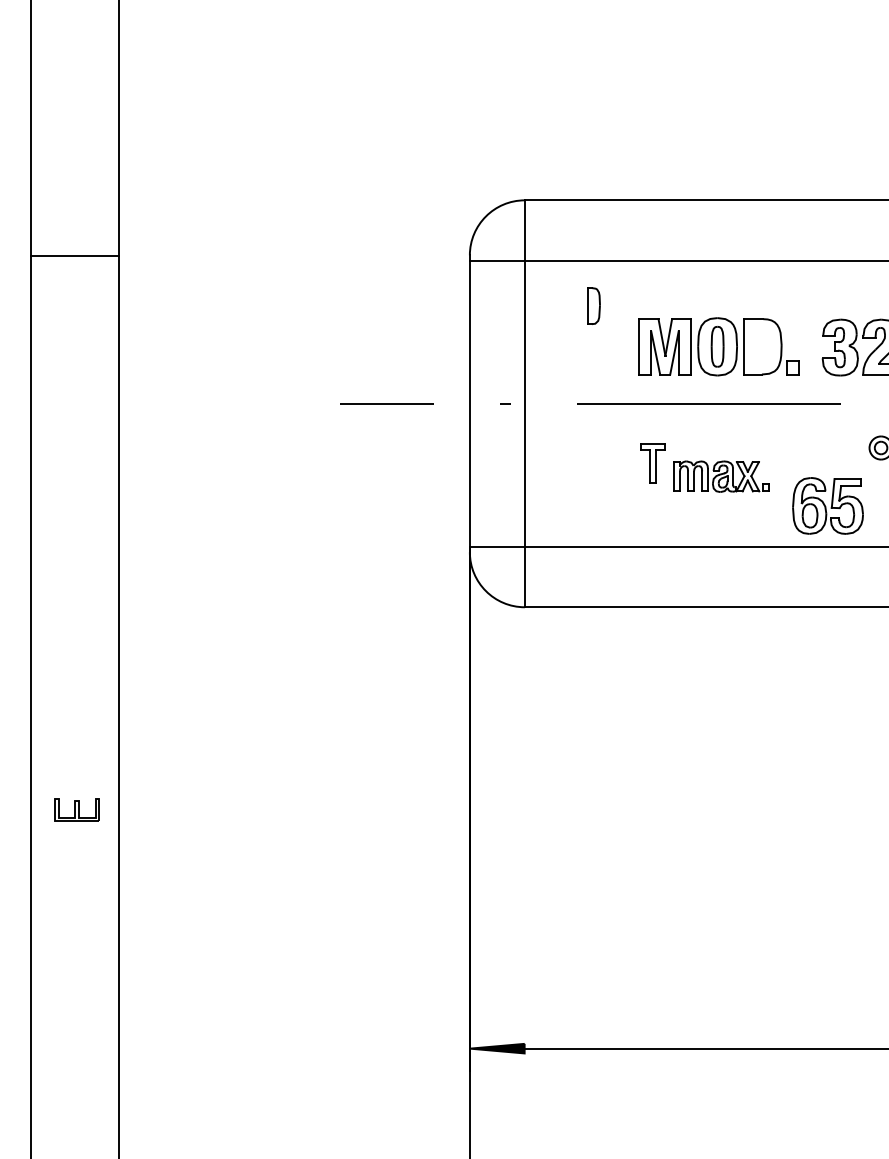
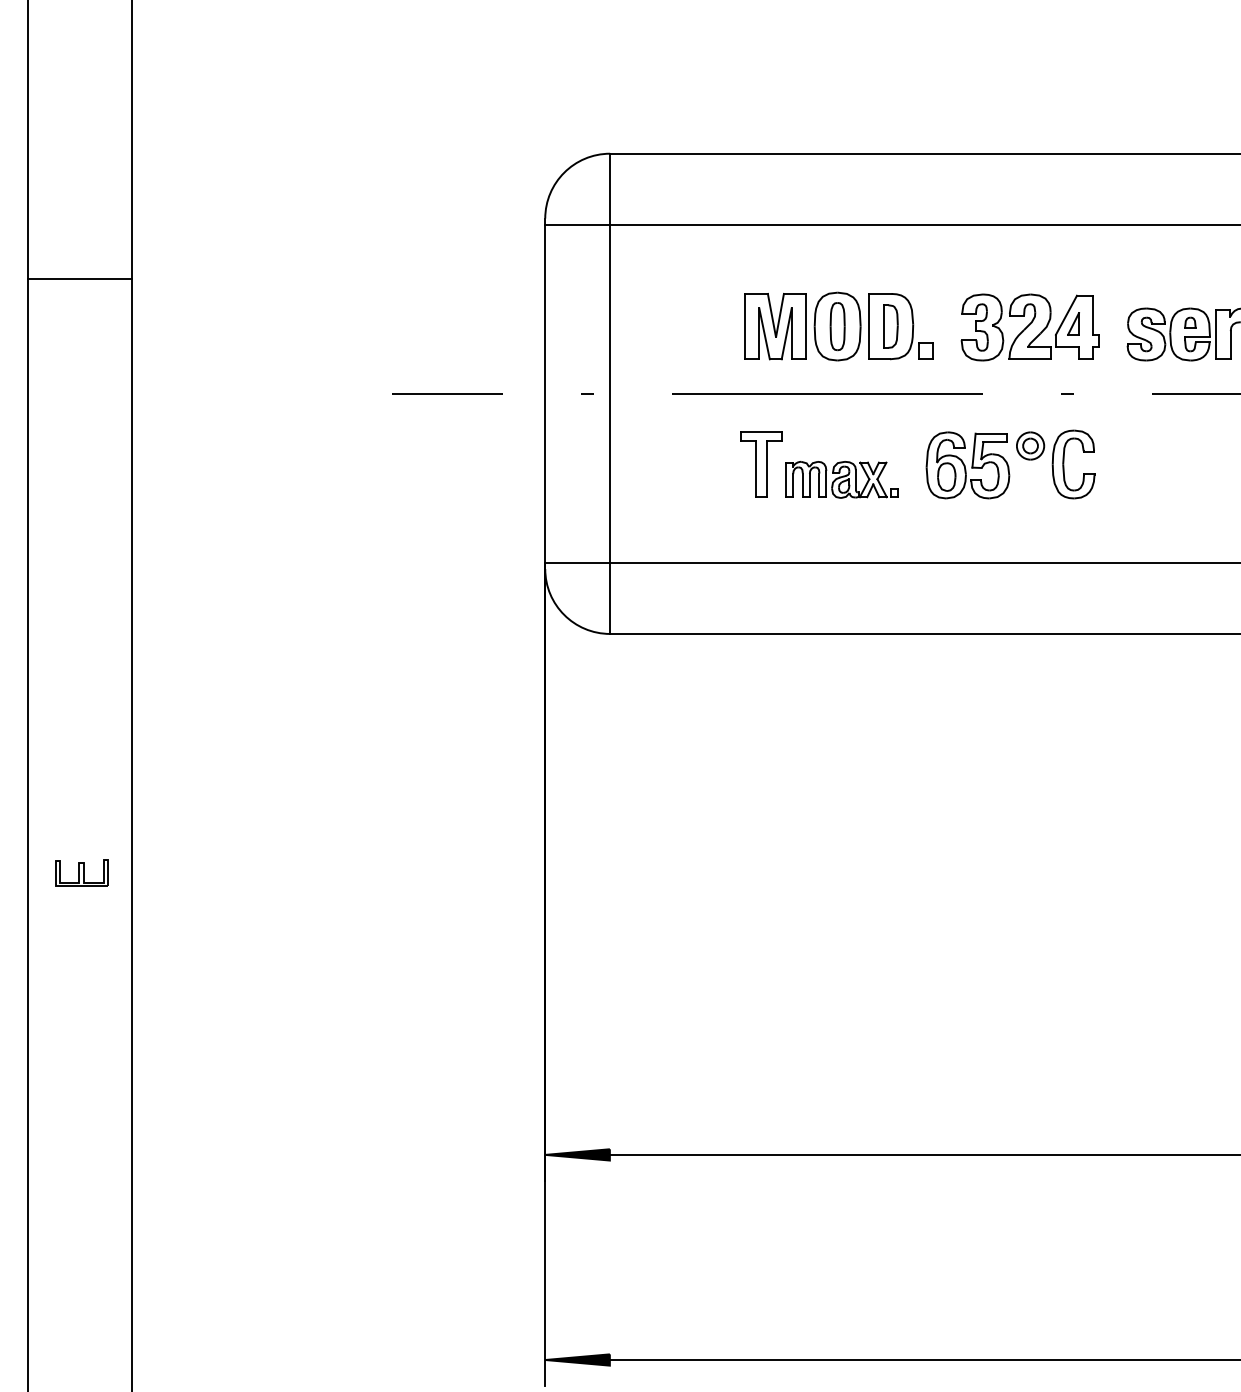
line: (75, 255) -> (79, 278), moved
part: (593, 306) -> (890, 326), moved
part: (653, 463) -> (761, 464), size x1.43
part: (827, 506) -> (967, 465), moved

